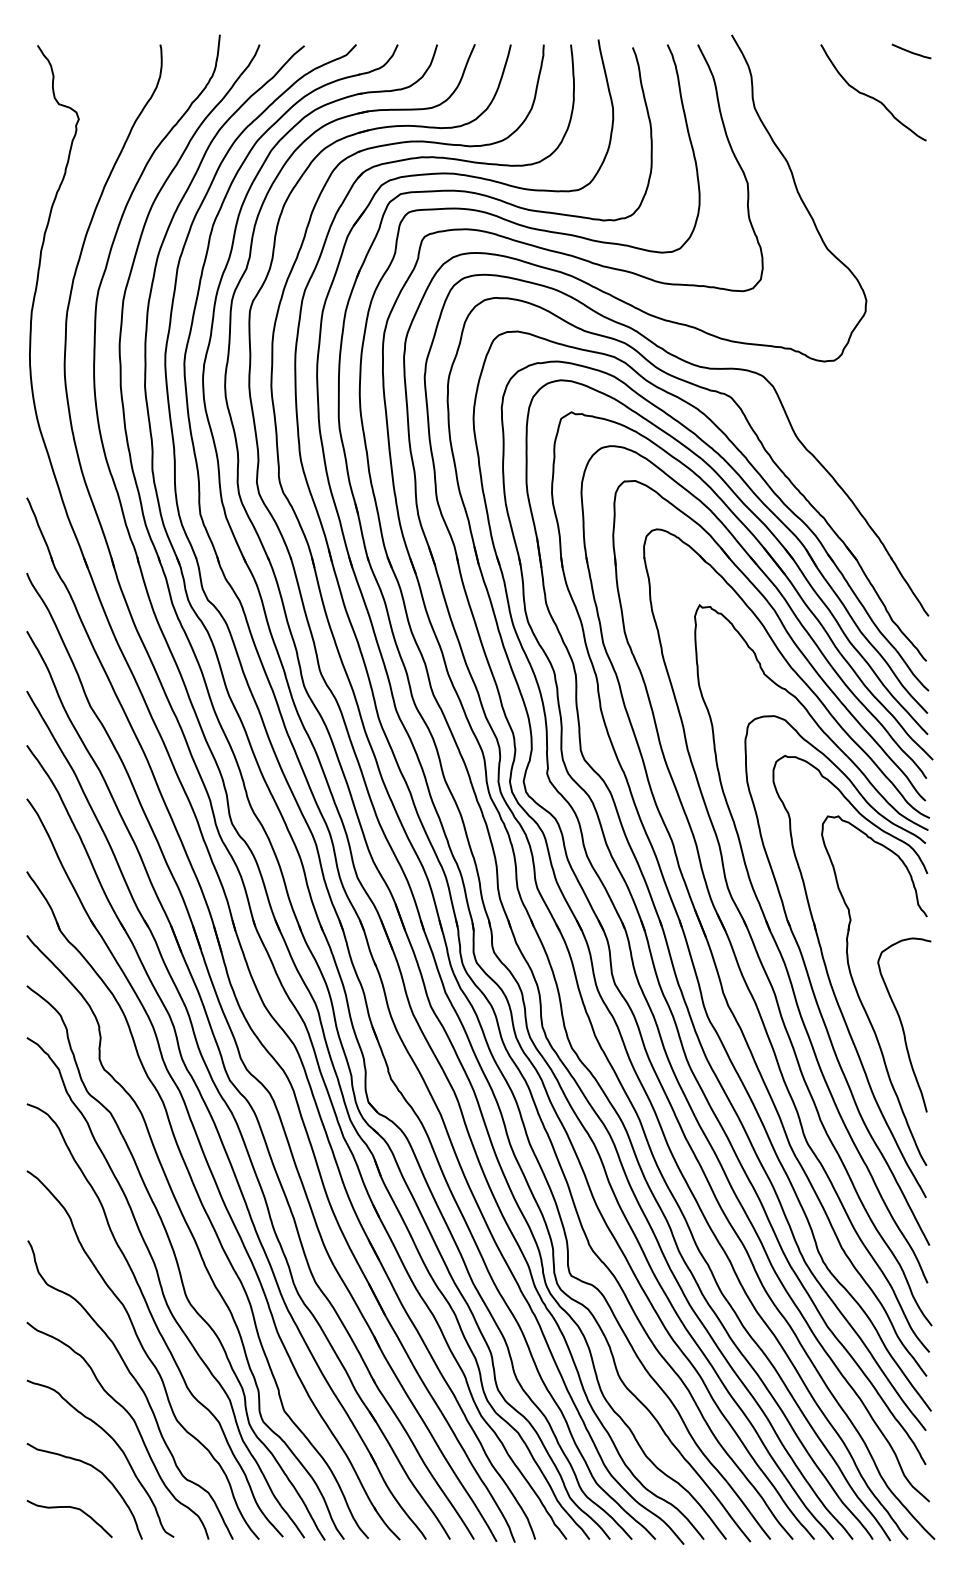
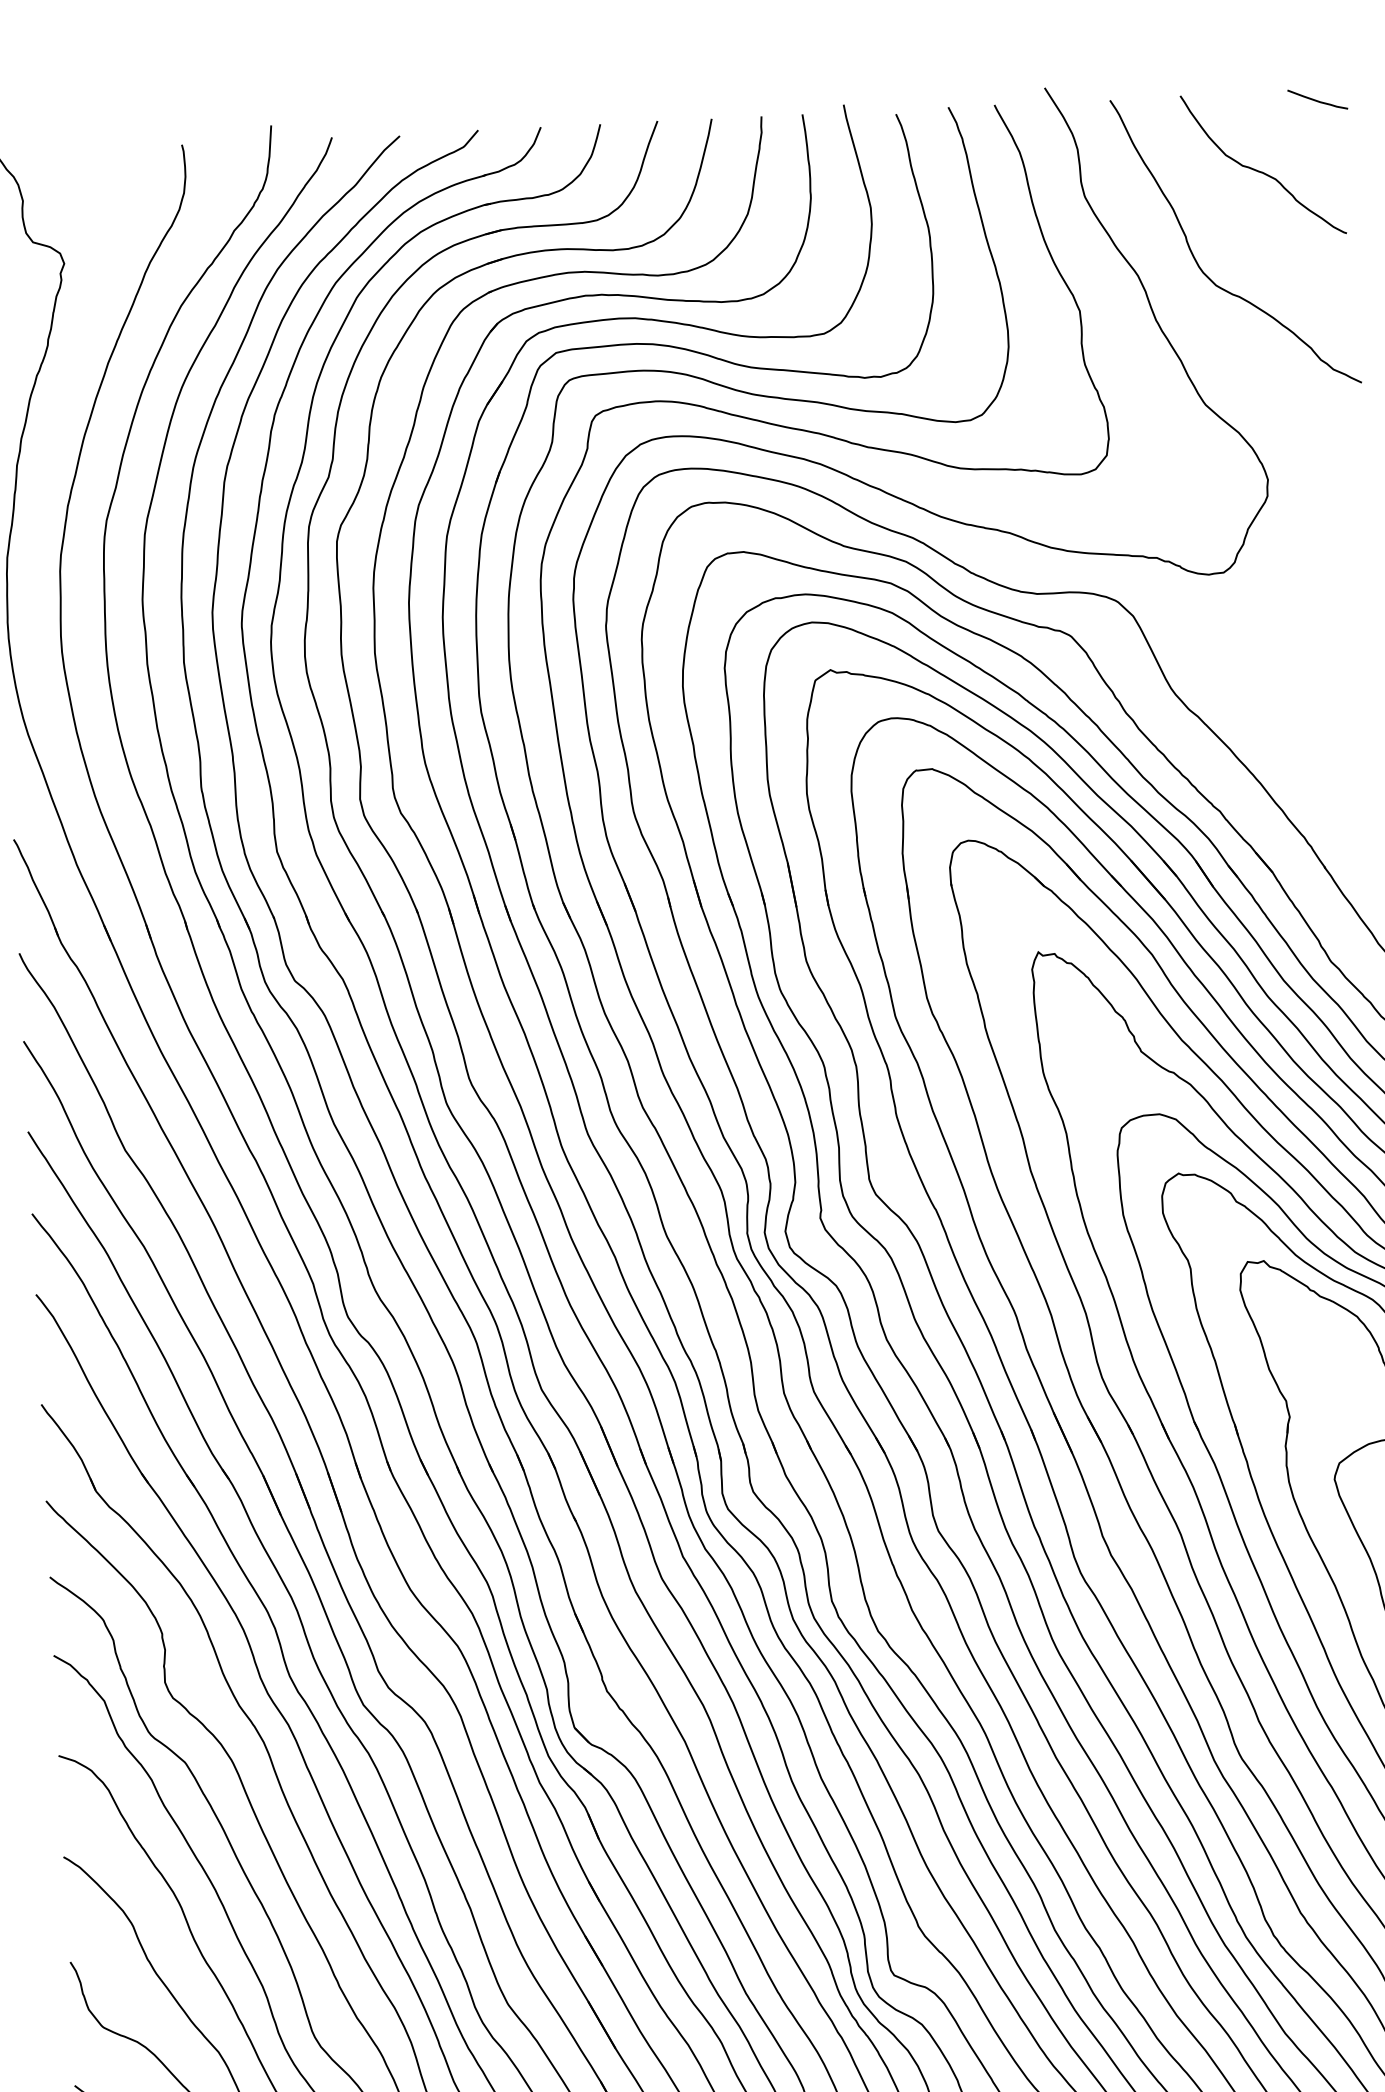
curve: (827, 154) -> (1198, 261), added

